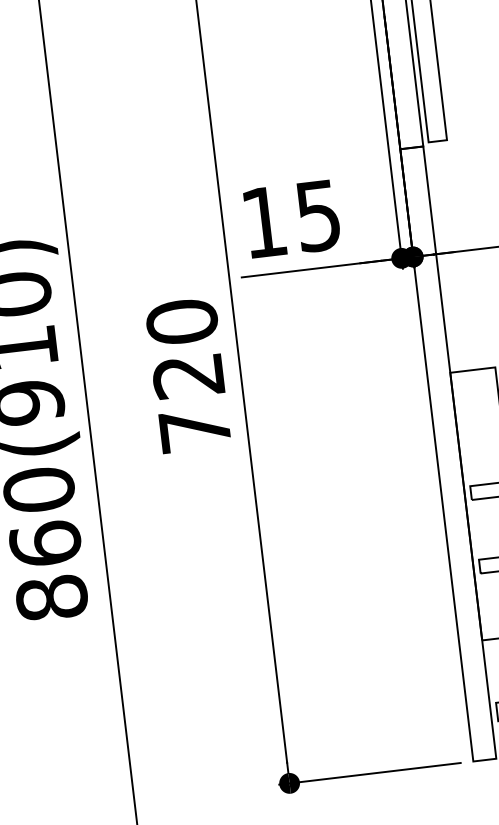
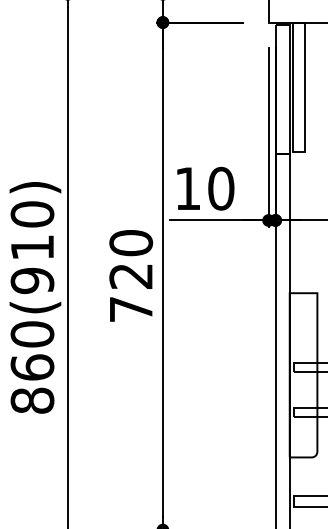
text: (318, 215) -> (221, 188), 15 -> 10

